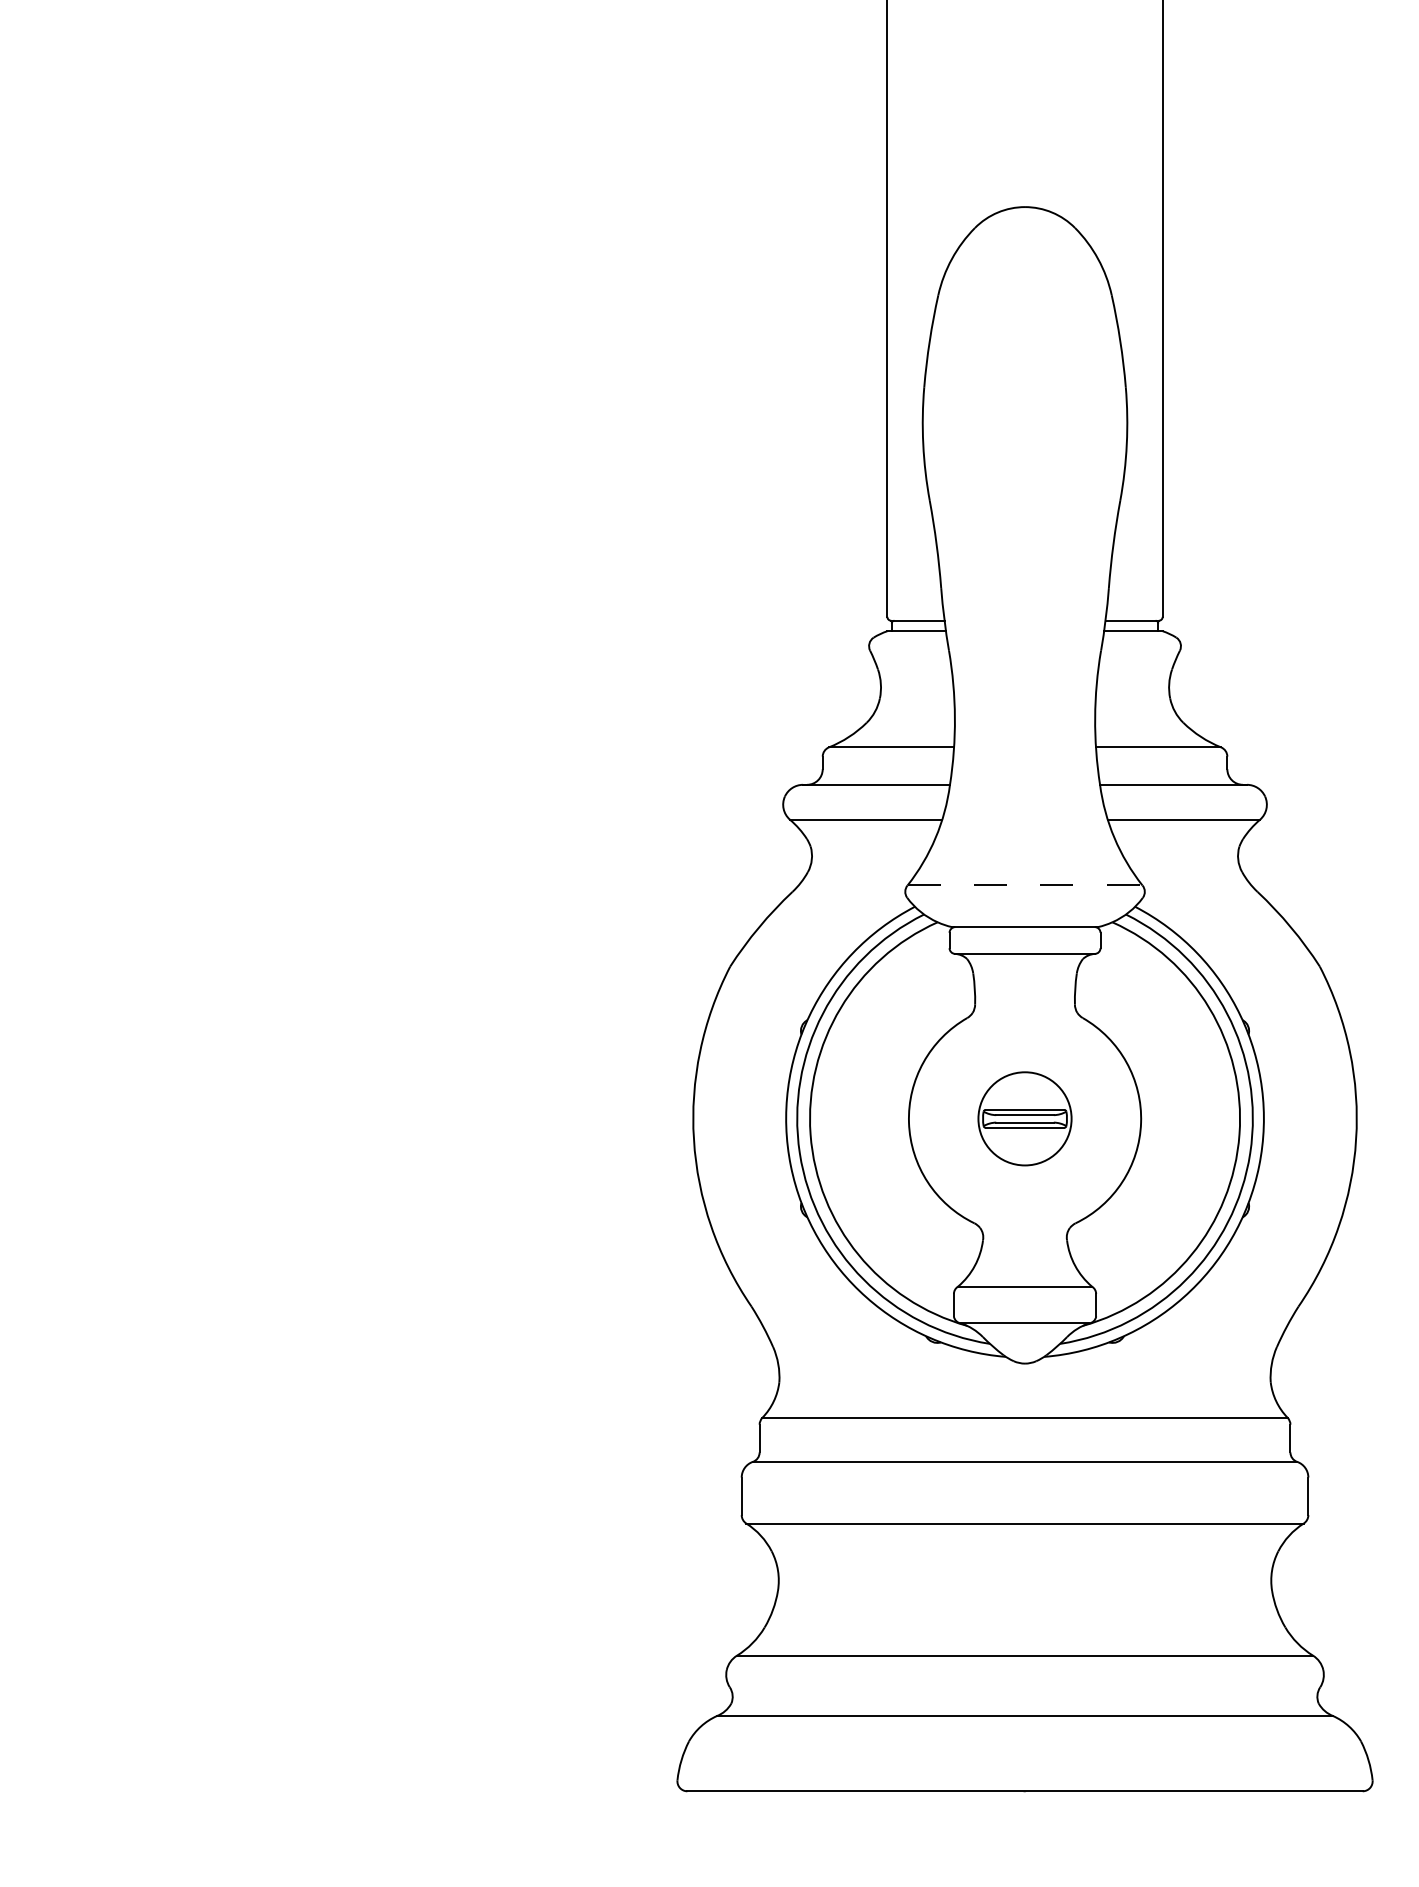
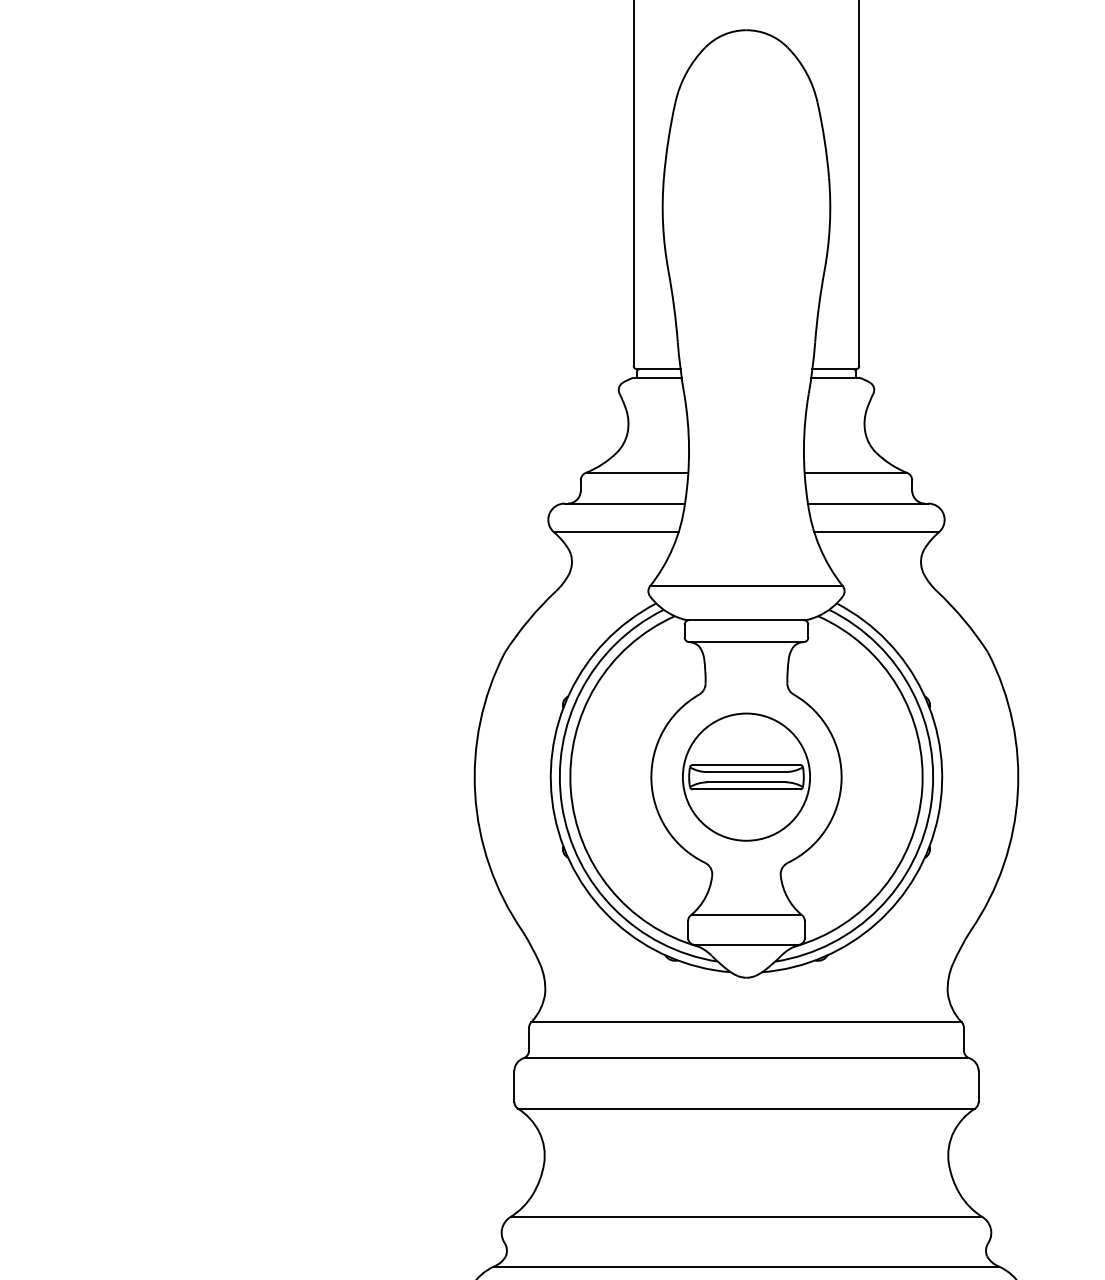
line: (1025, 885) -> (746, 586), dashed -> solid
part: (1024, 1118) -> (746, 776), size x1.67

